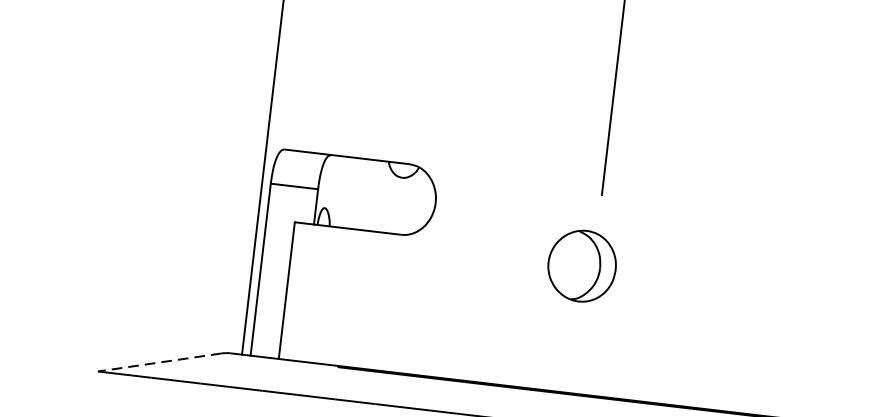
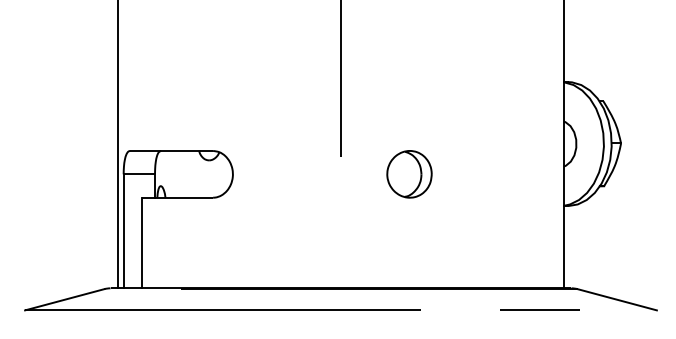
part: (582, 266) -> (409, 174), moved
line: (159, 362) -> (64, 299), dashed -> solid

